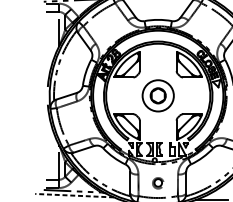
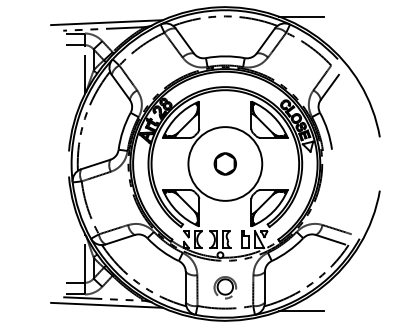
circle: (158, 95) -> (225, 163), size x1.67
part: (158, 183) -> (225, 287), size x1.43
line: (74, 195) -> (106, 305), dashed -> solid

